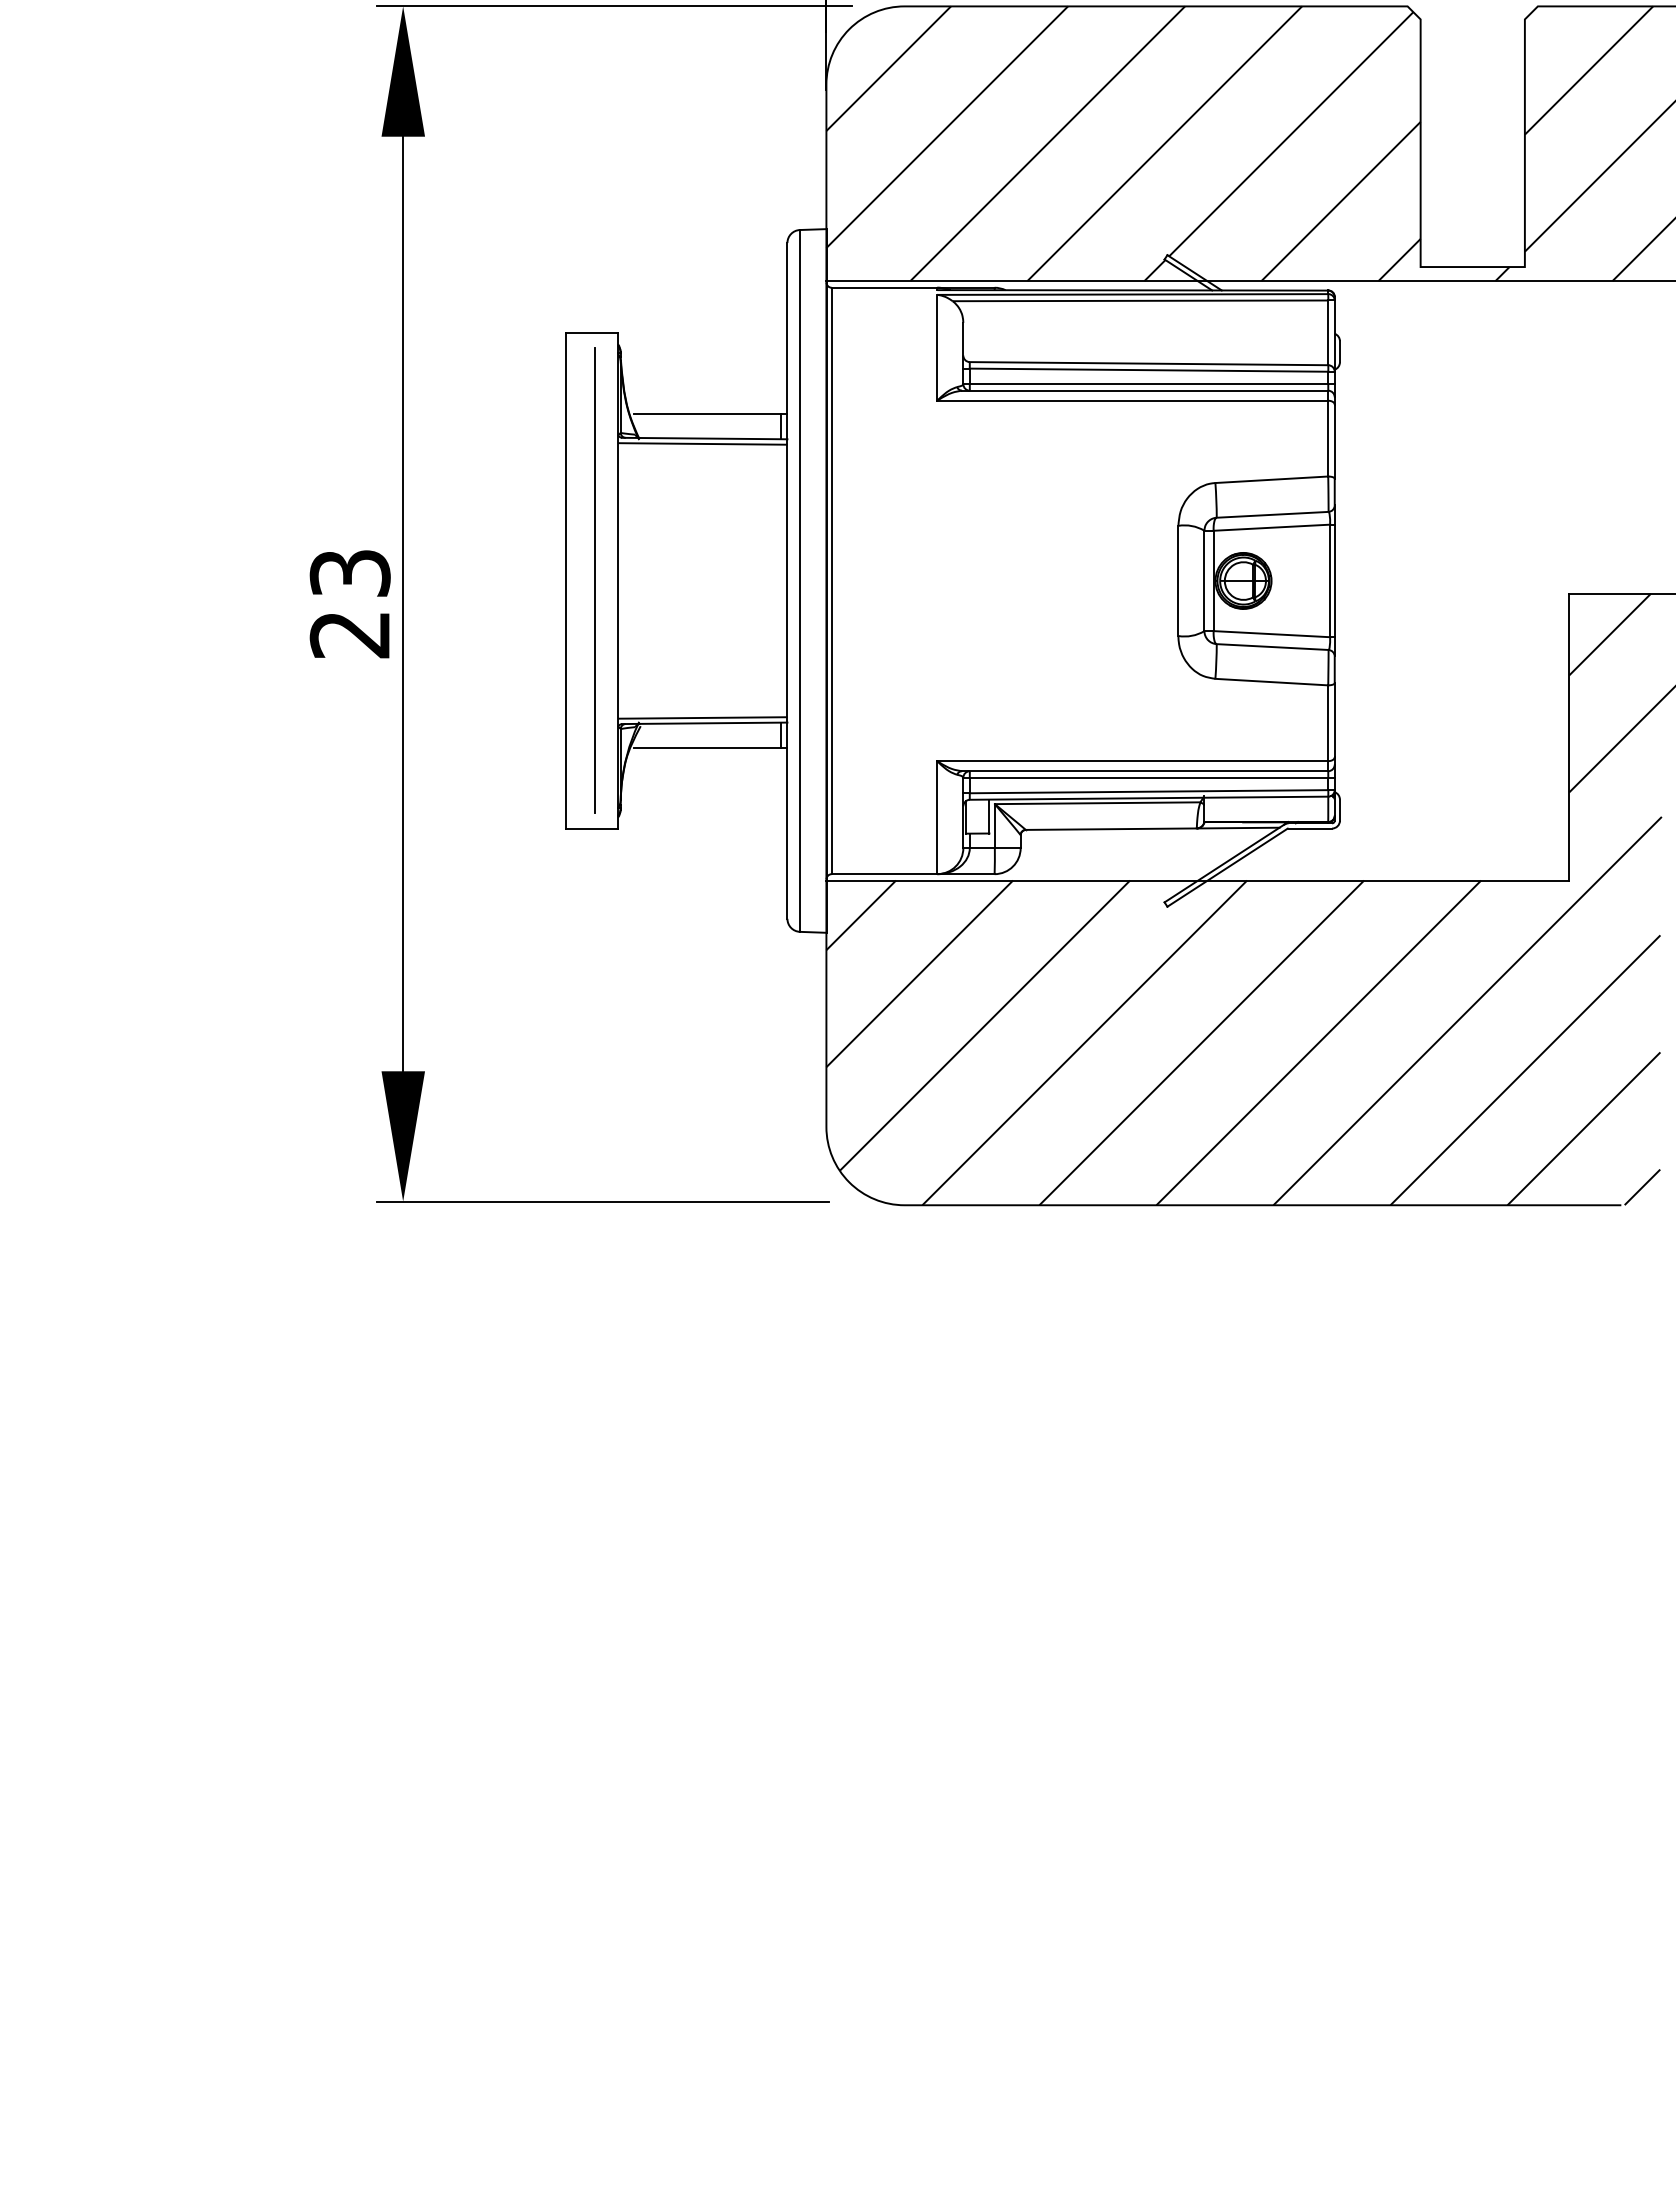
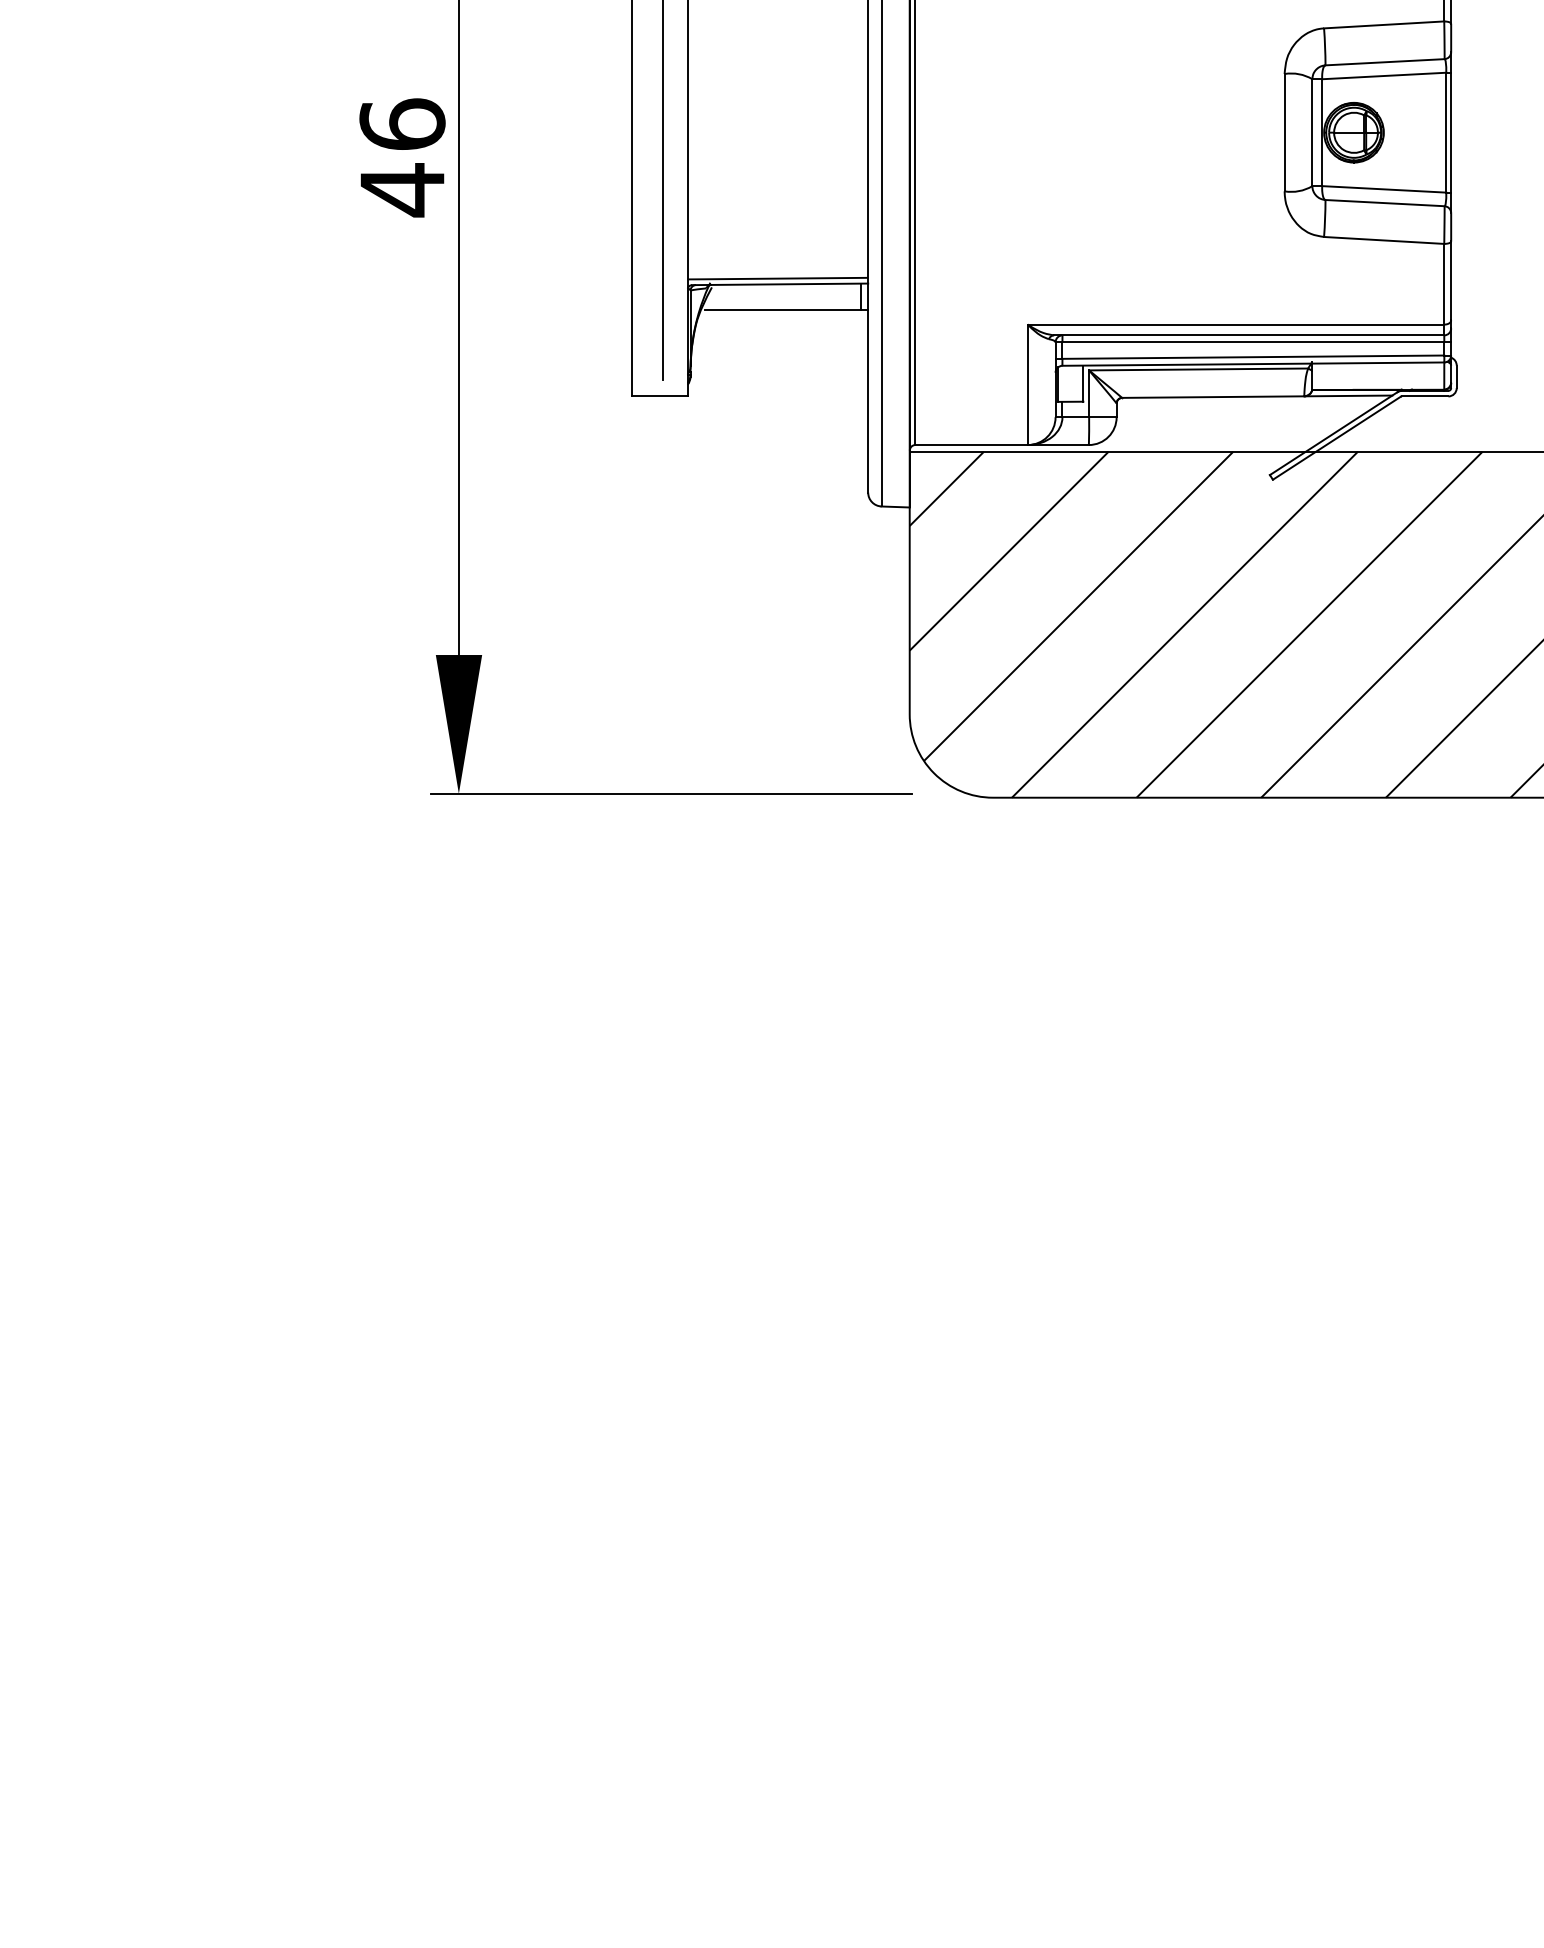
text: (349, 604) -> (401, 157), 23 -> 46

